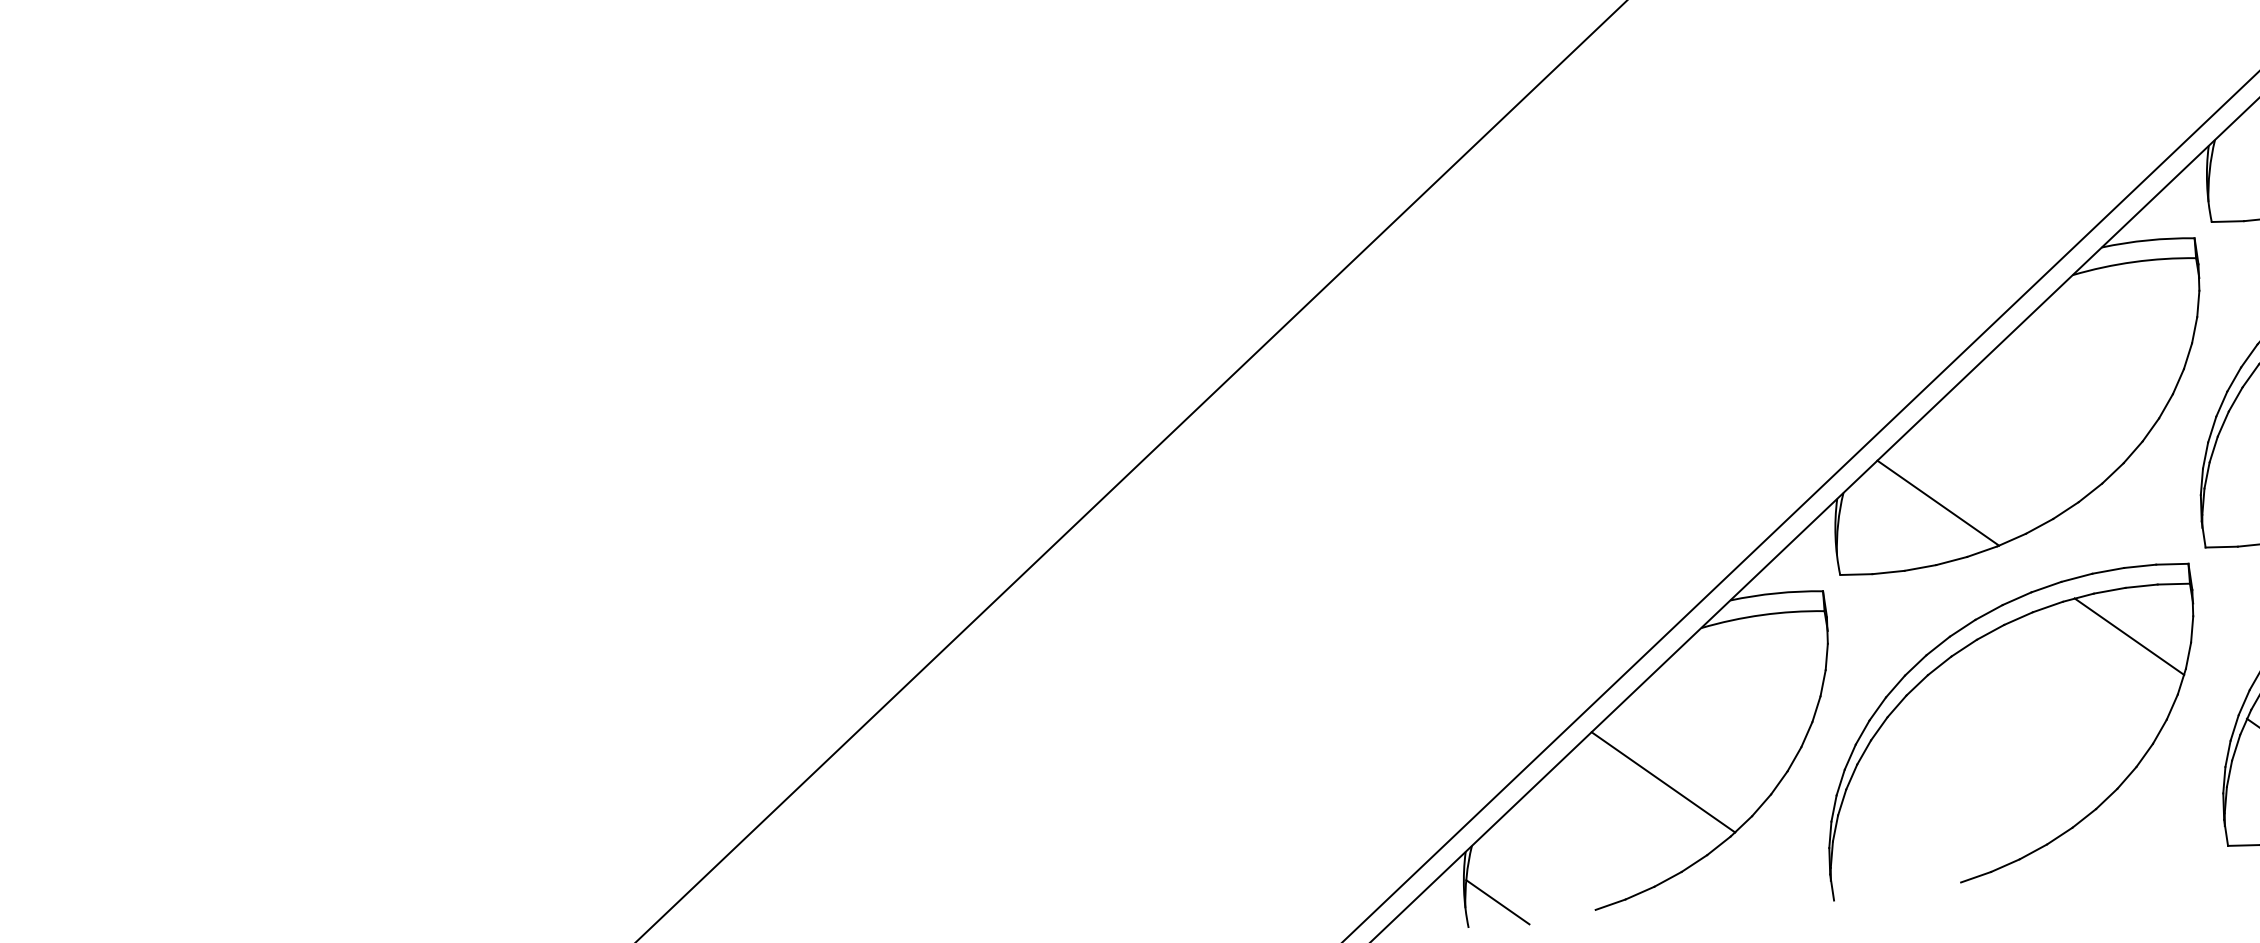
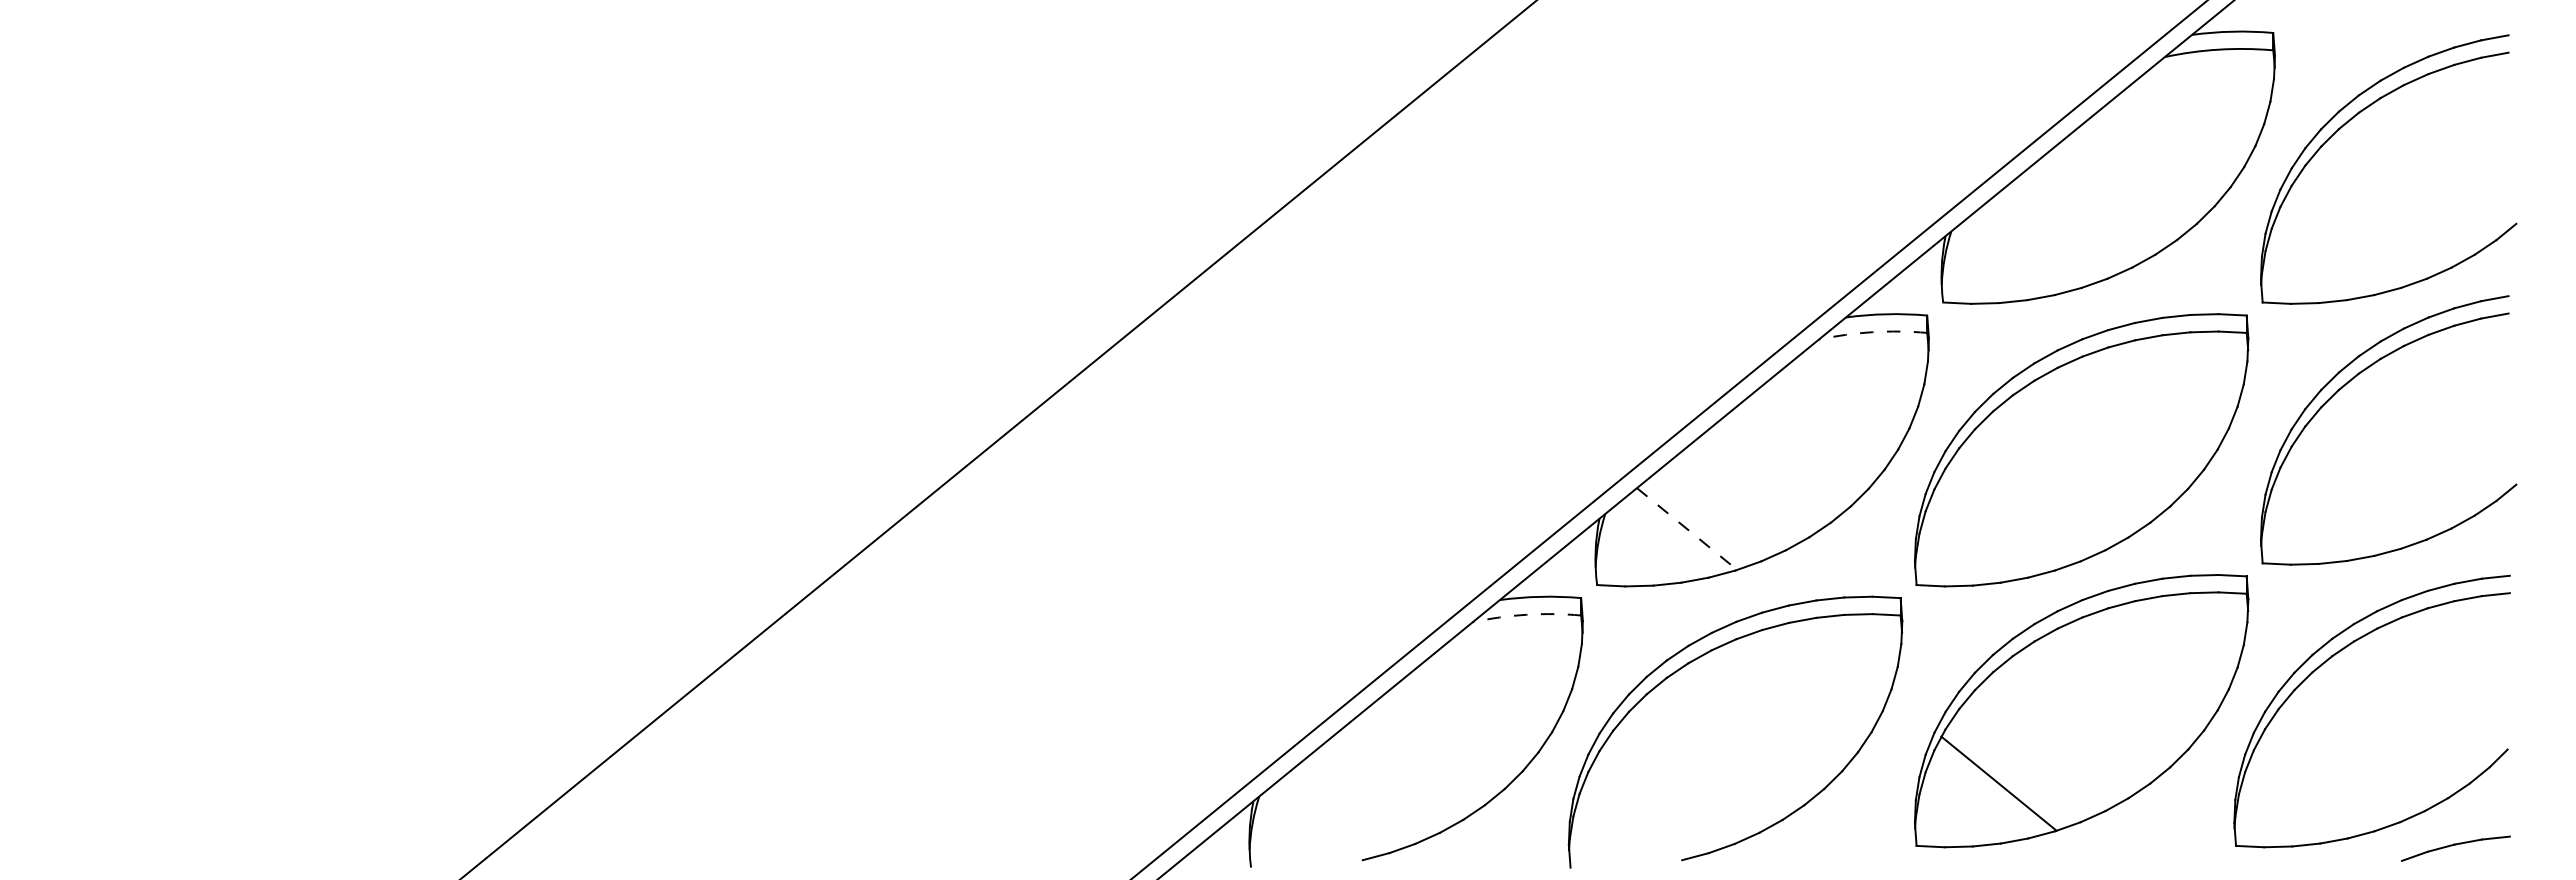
arc: (2133, 262) -> (1872, 332), solid -> dashed
line: (1938, 503) -> (1687, 529), solid -> dashed
arc: (1761, 614) -> (1526, 614), solid -> dashed
line: (2129, 636) -> (1844, 657), removed
line: (1662, 782) -> (1429, 753), removed
line: (1498, 901) -> (1278, 846), removed

